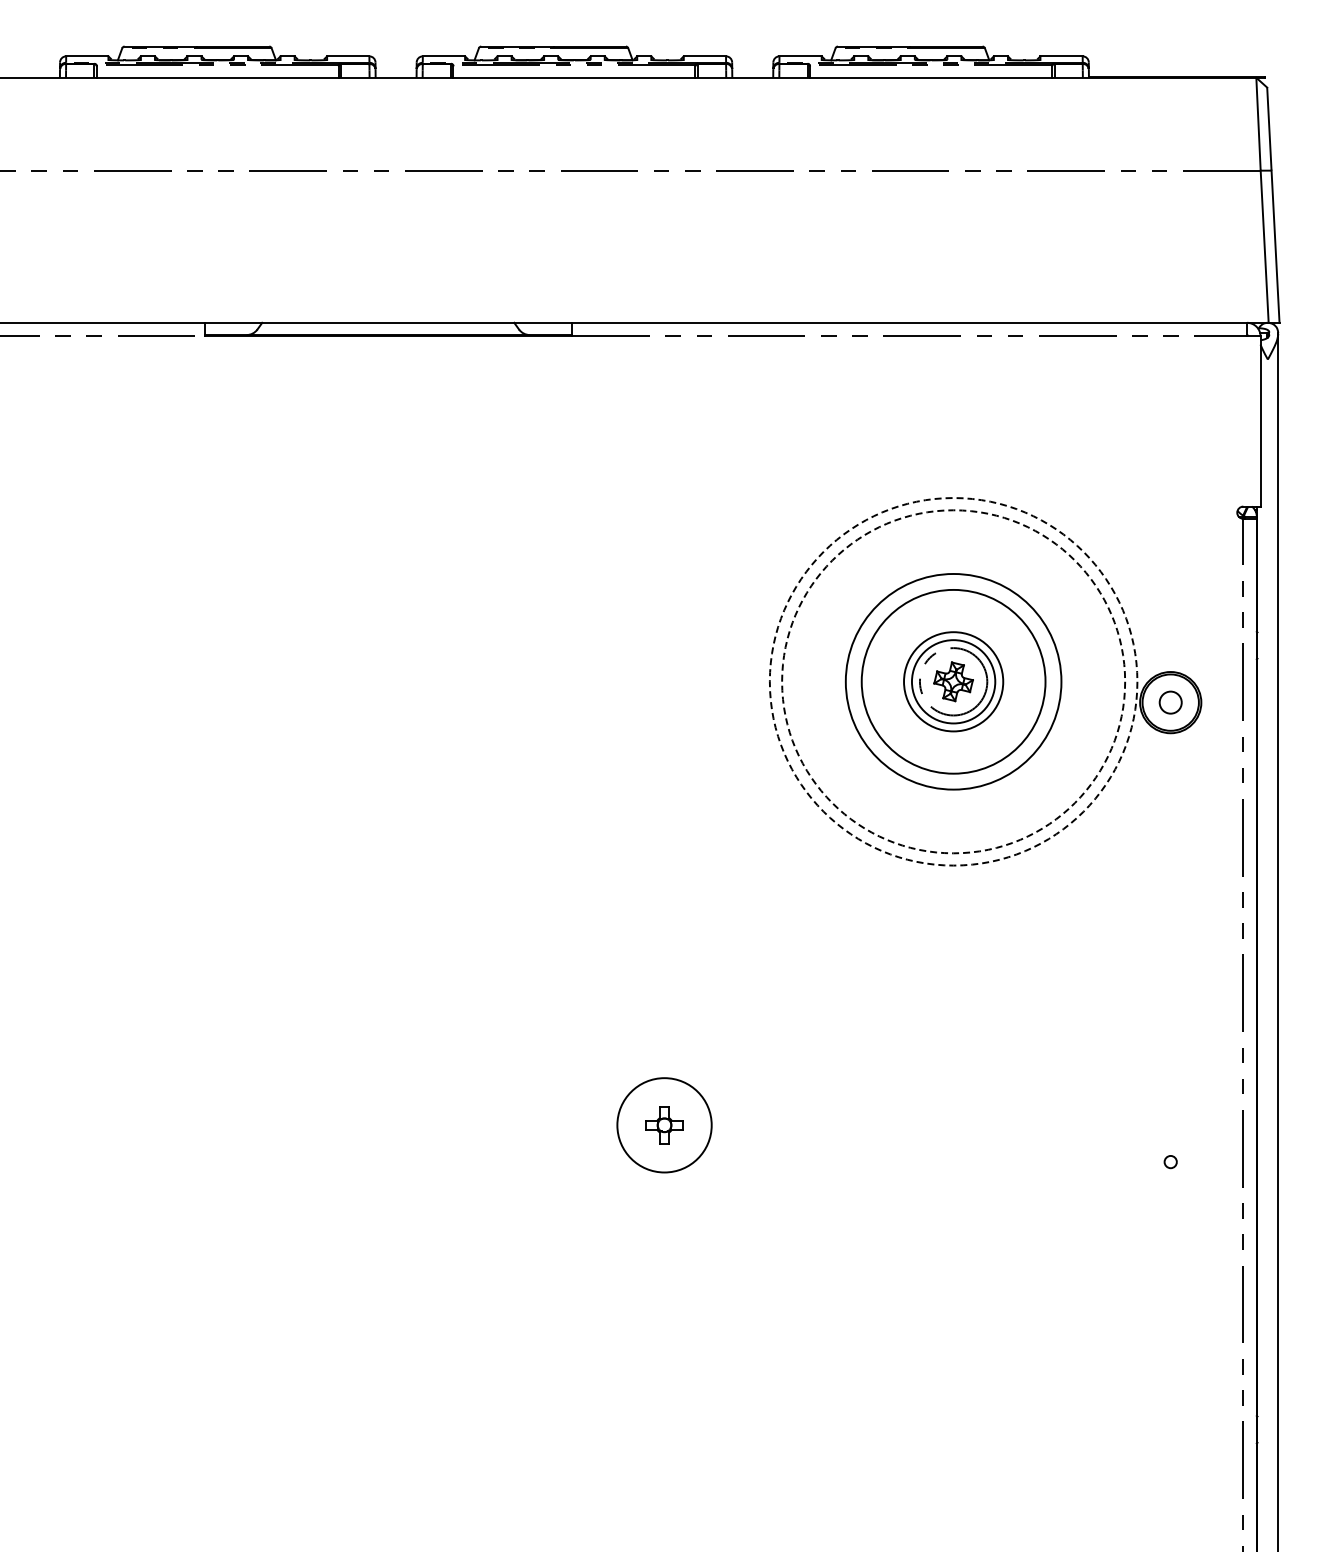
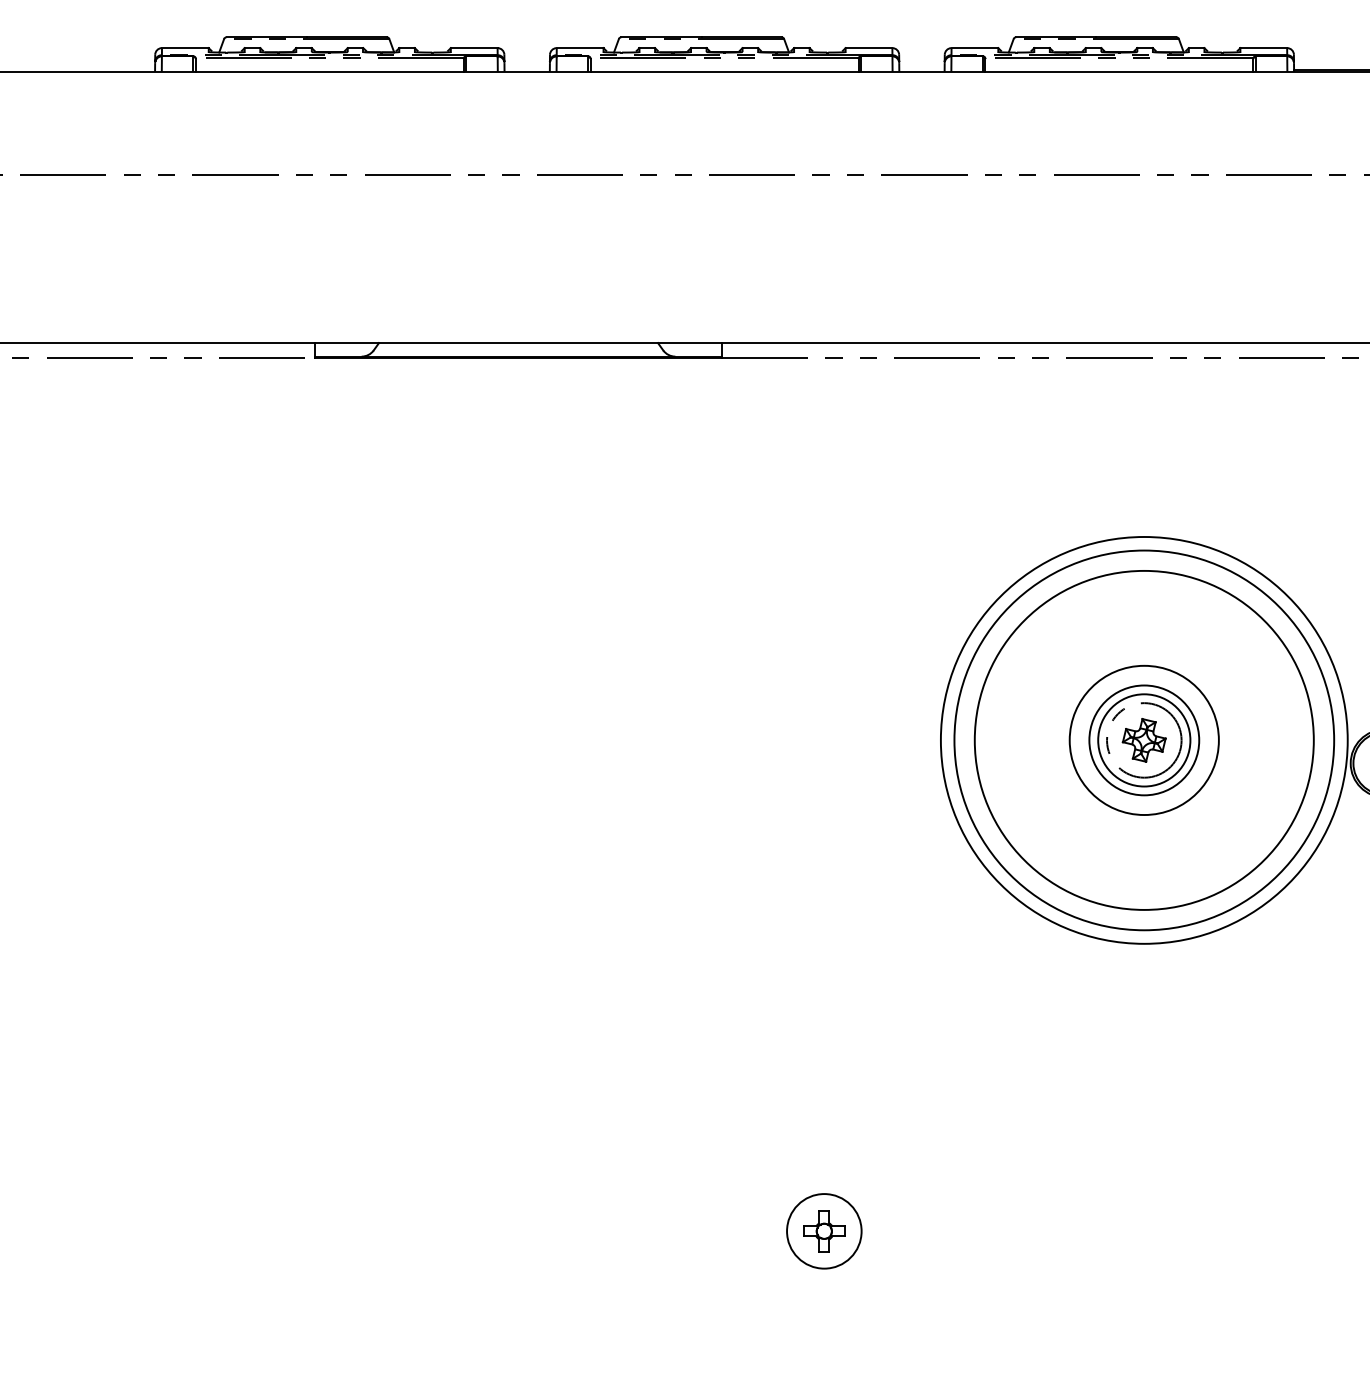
circle: (953, 681) -> (1144, 740), dashed -> solid
circle: (953, 681) -> (1144, 740), dashed -> solid
circle: (953, 681) -> (1144, 740), size x0.62
circle: (953, 681) -> (1144, 740), size x1.67
circle: (664, 1125) -> (824, 1231), size x0.71

